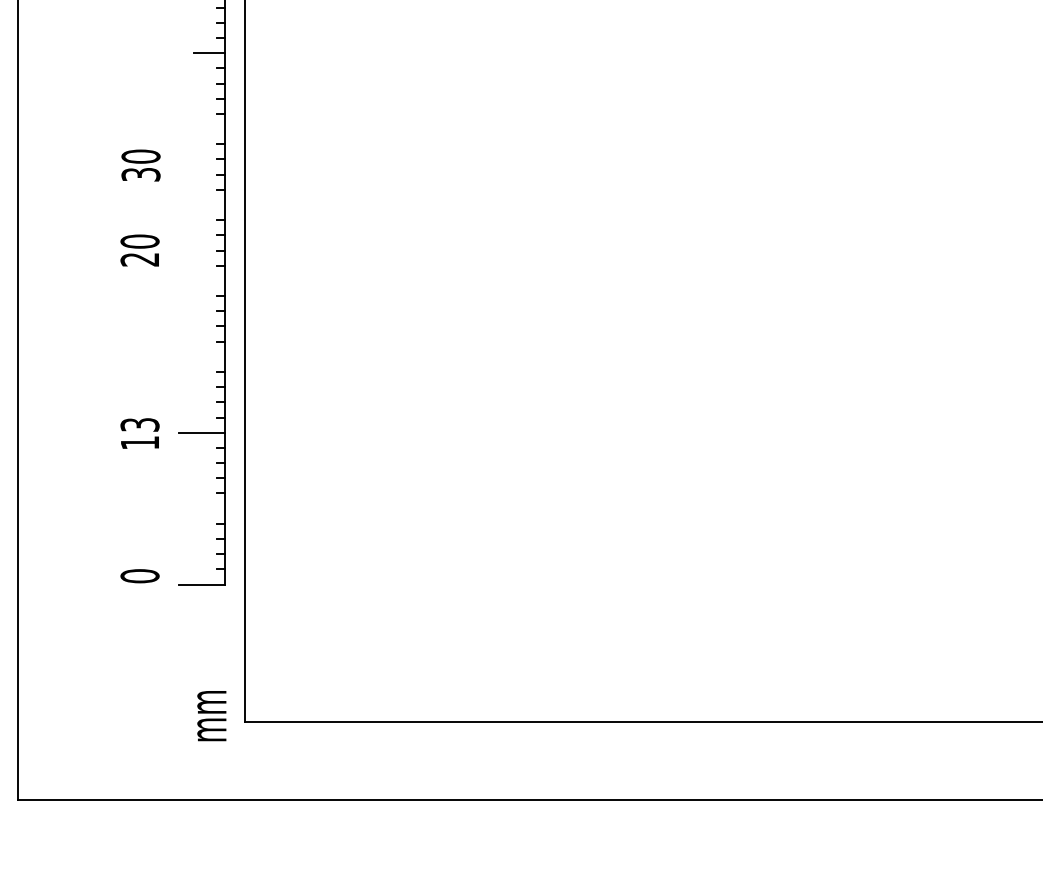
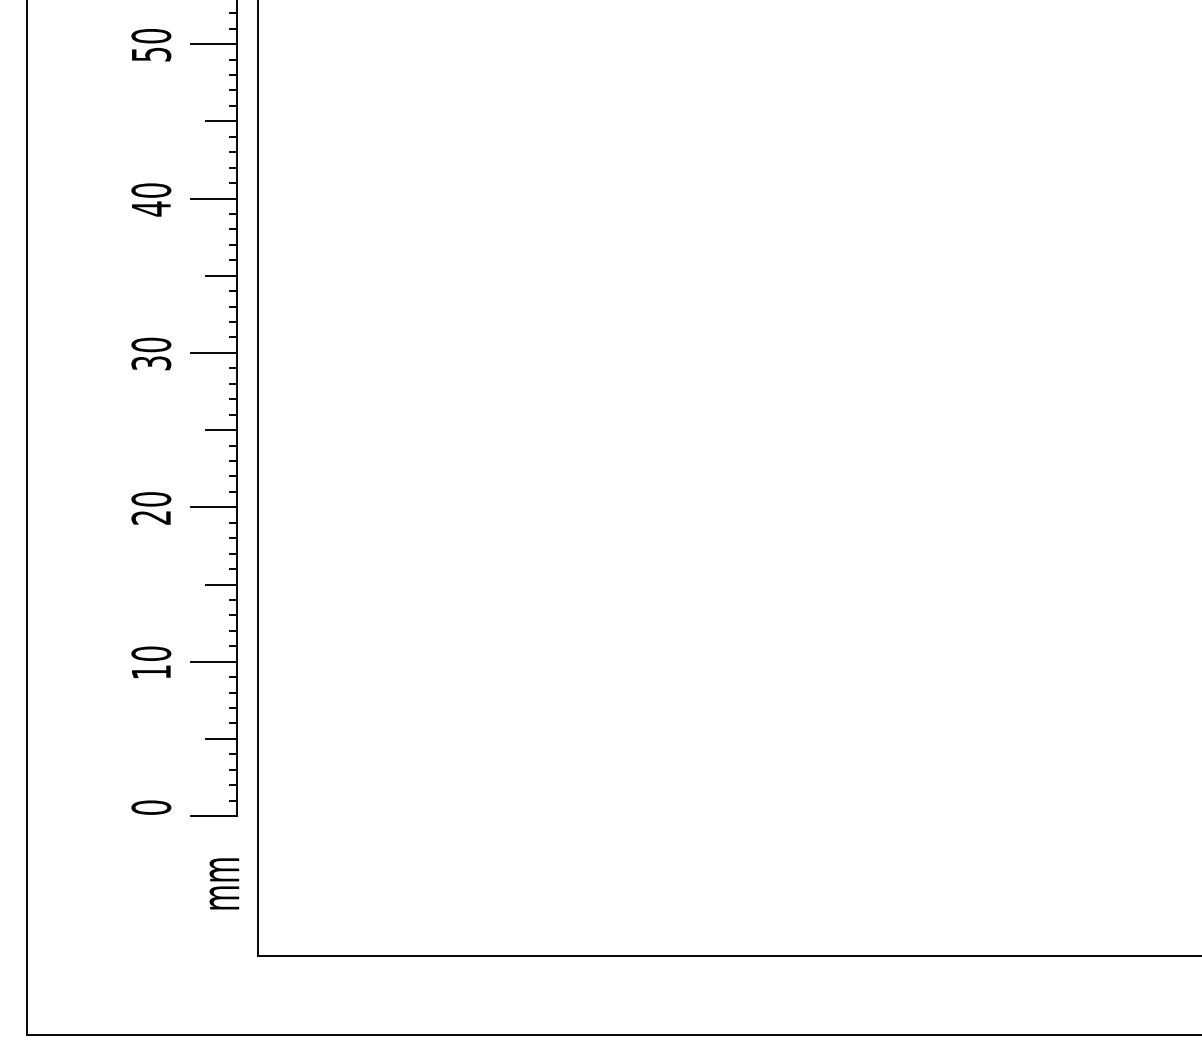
line: (201, 128) -> (213, 352), added
text: (141, 165) -> (151, 353), moved
line: (209, 205) -> (221, 430), added
text: (140, 250) -> (151, 508), moved
line: (201, 281) -> (213, 507), added
line: (209, 356) -> (221, 584), added
text: (140, 424) -> (151, 653), 13 -> 10
line: (209, 508) -> (221, 738), added
text: (211, 715) -> (224, 883), moved

